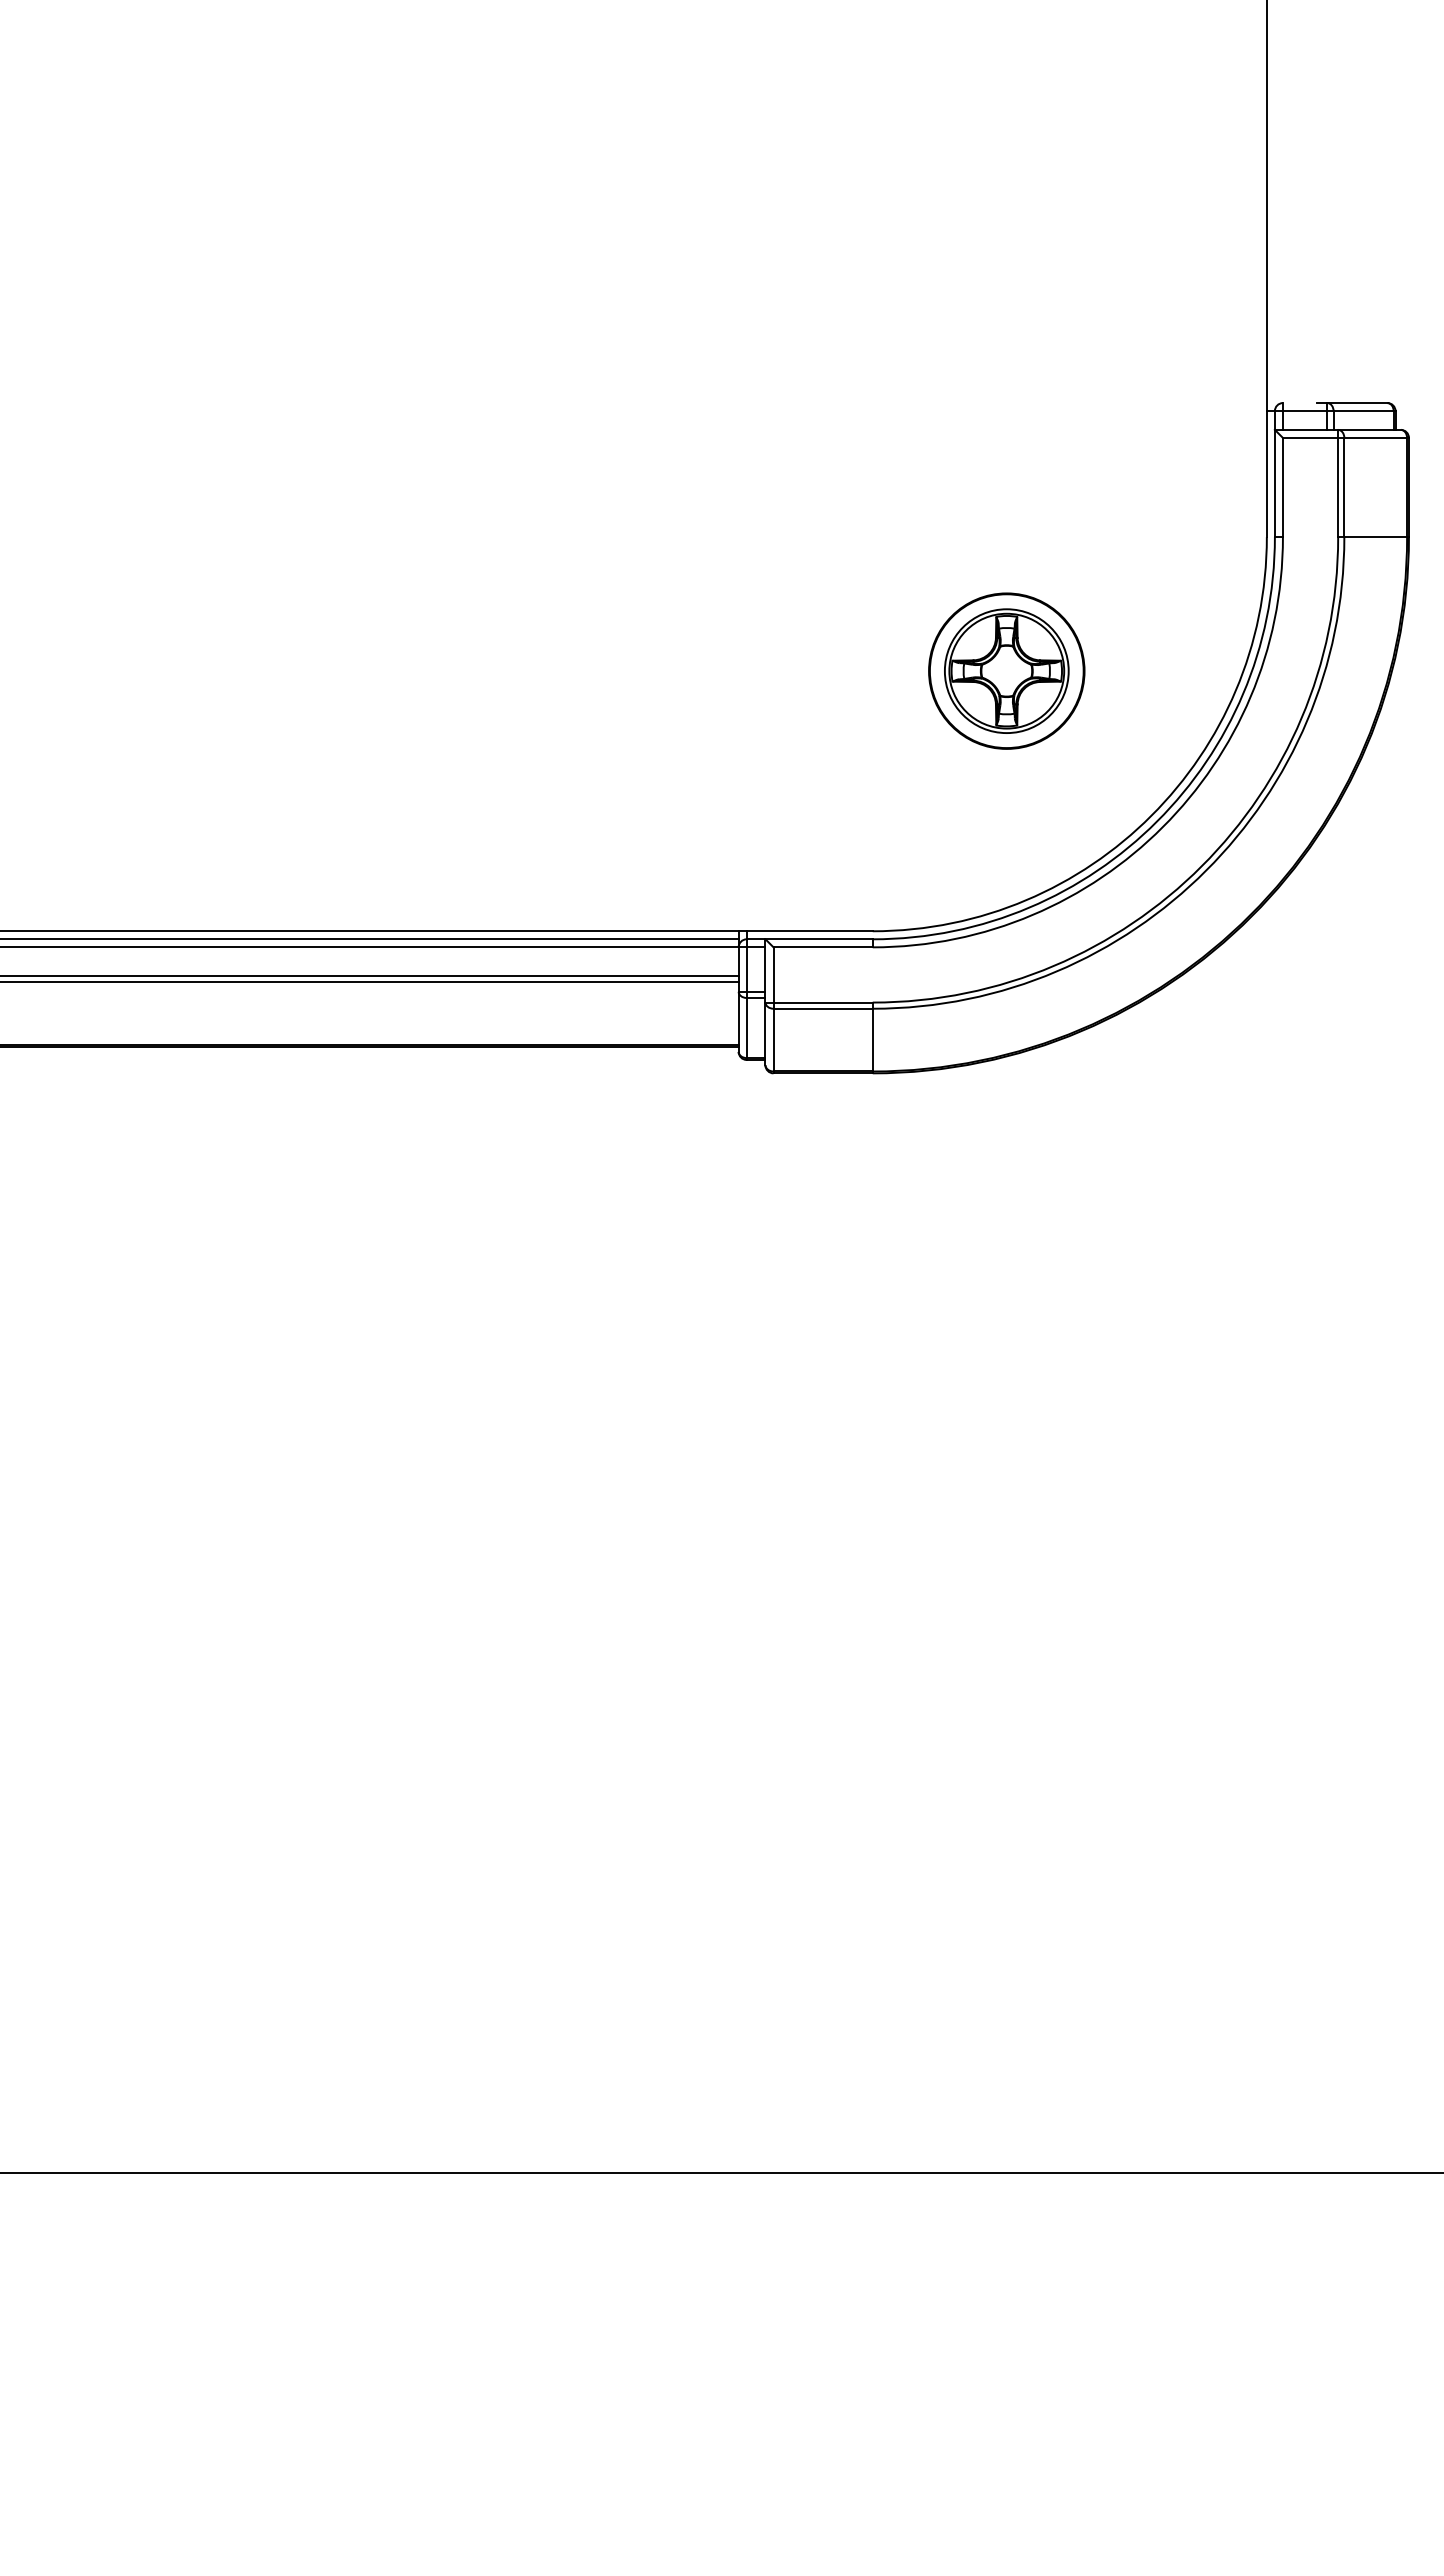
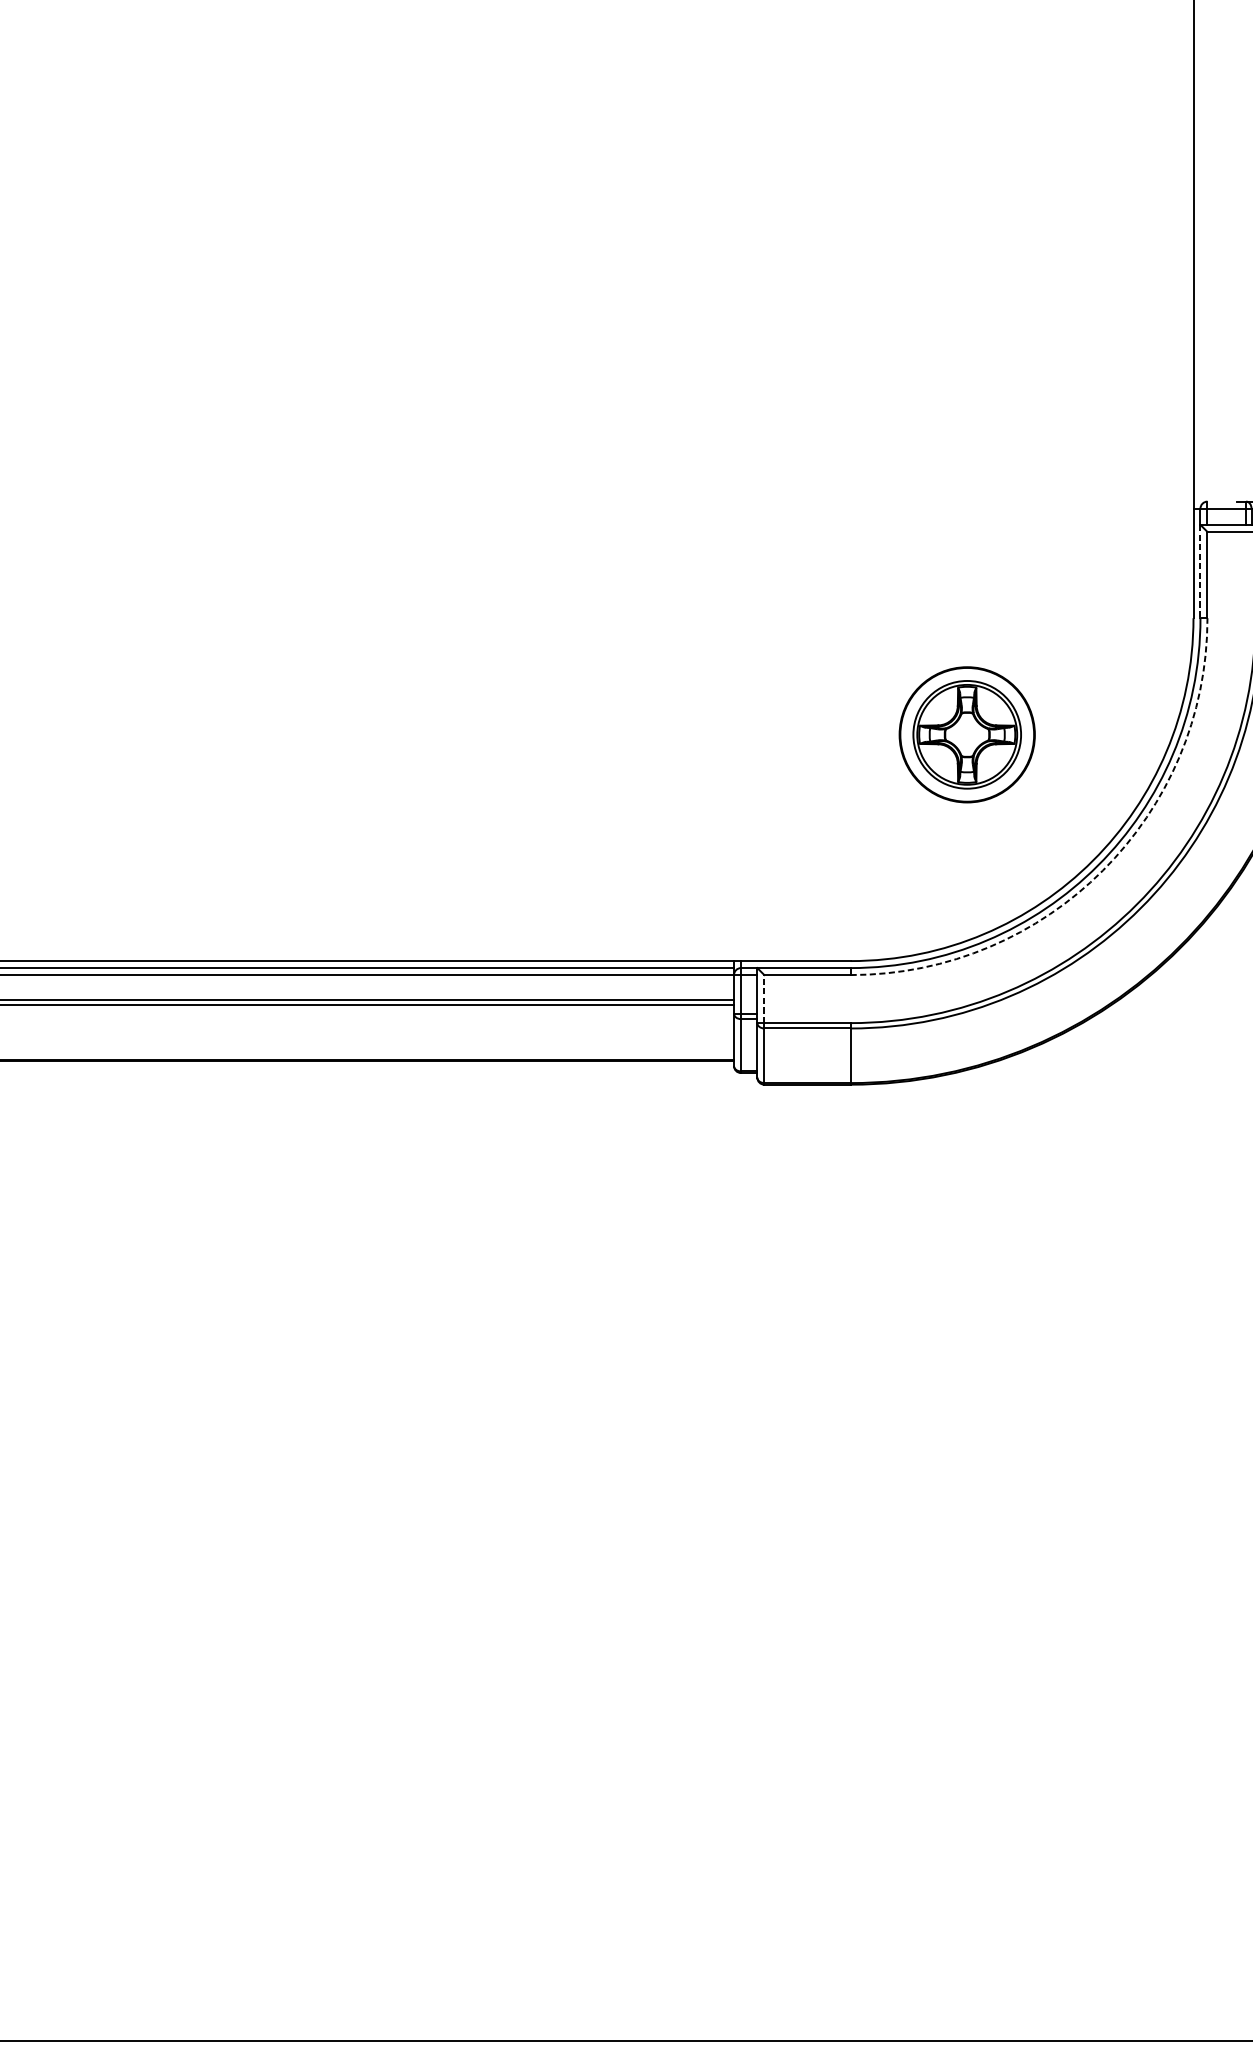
line: (1274, 483) -> (1200, 571), solid -> dashed
arc: (1162, 827) -> (1102, 870), solid -> dashed
line: (773, 974) -> (764, 998), solid -> dashed

